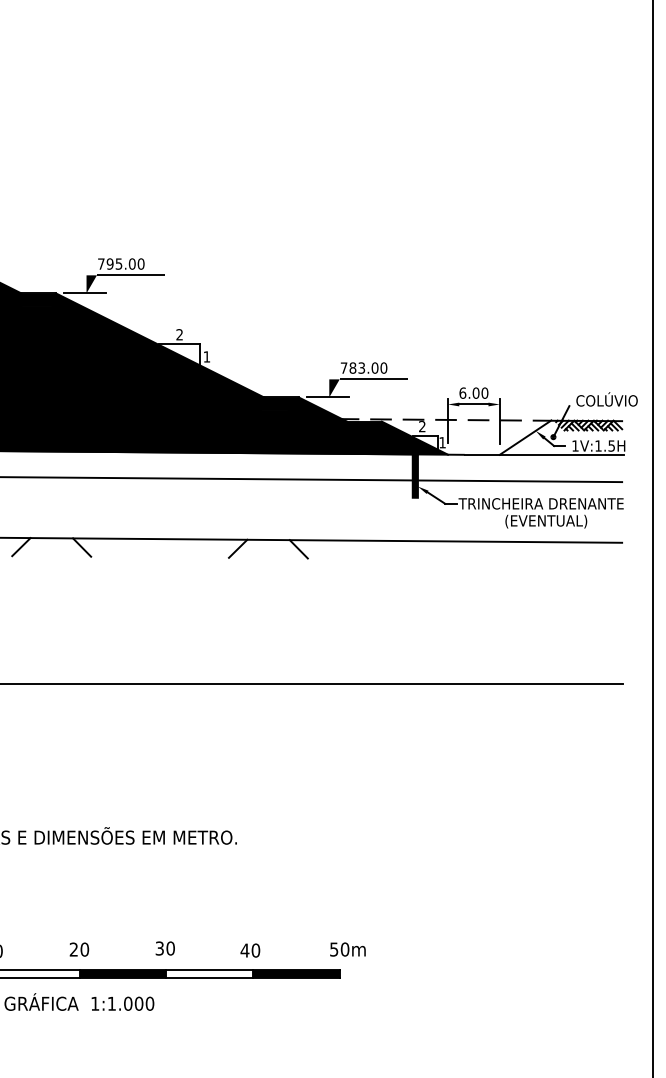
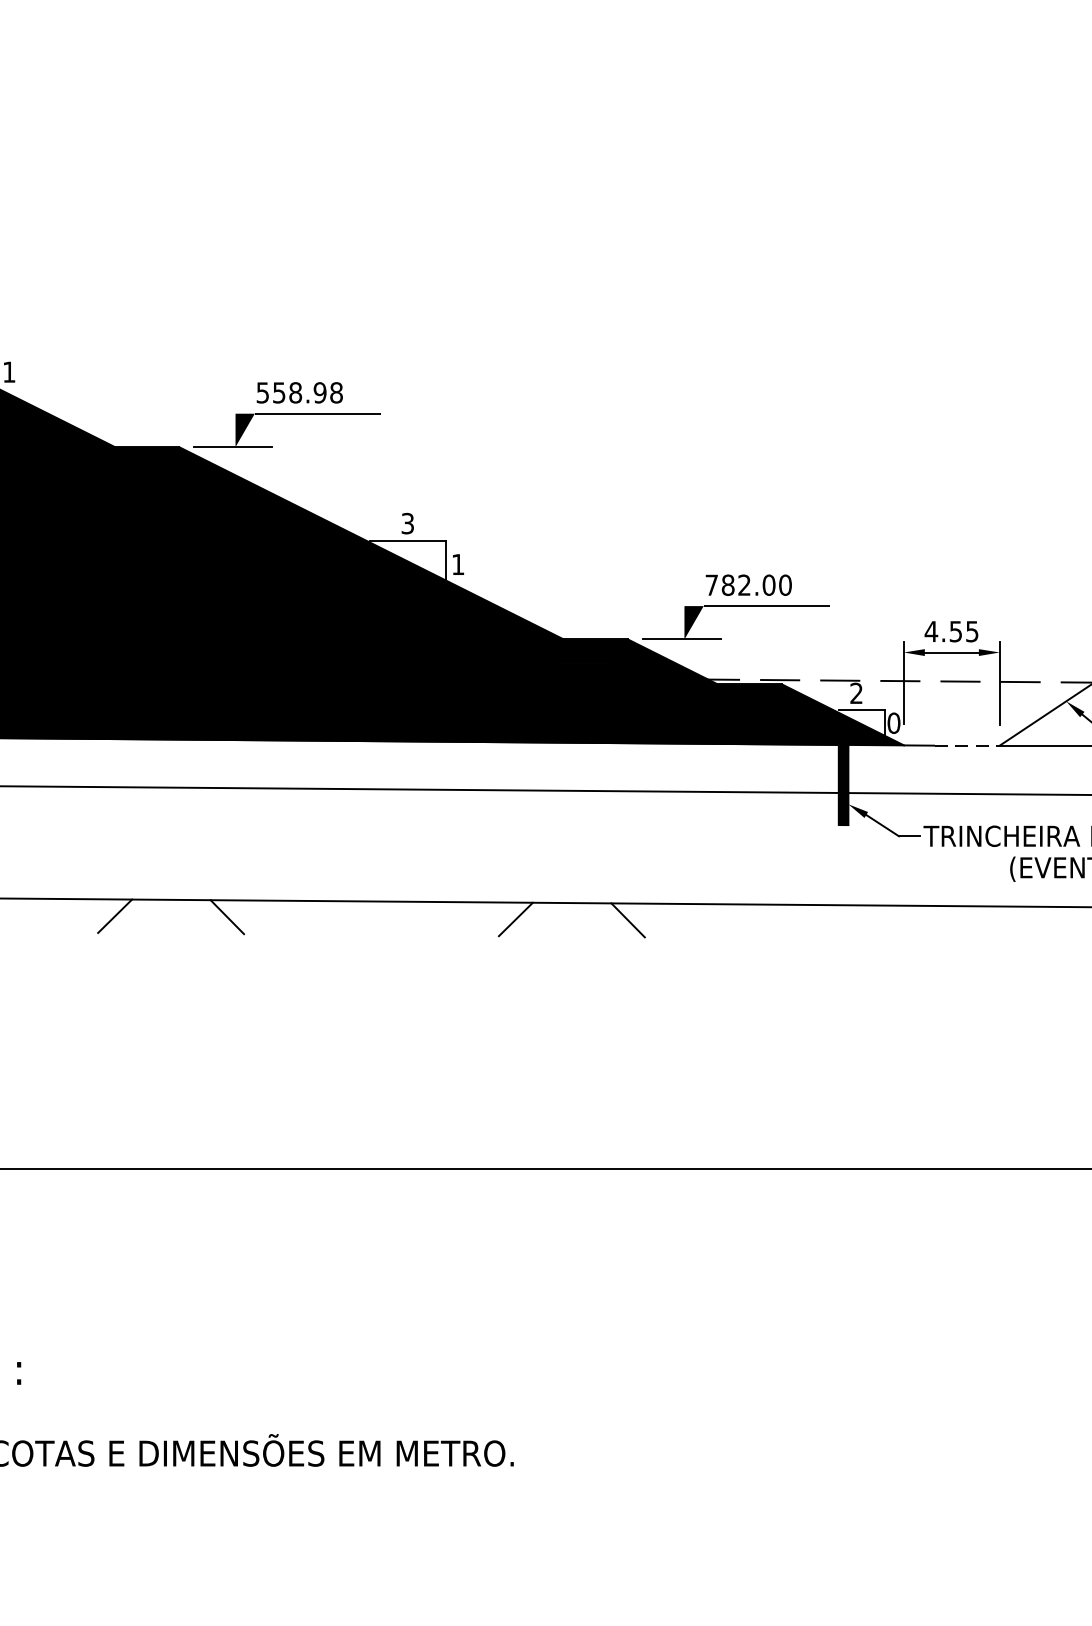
text: (121, 263) -> (300, 391), 795.00 -> 558.98
text: (179, 334) -> (407, 523), 2 -> 3
text: (361, 368) -> (744, 585), 783.00 -> 782.00
text: (473, 392) -> (951, 630), 6.00 -> 4.55
text: (442, 442) -> (893, 722), 1 -> 0
line: (482, 454) -> (967, 745), solid -> dashed

